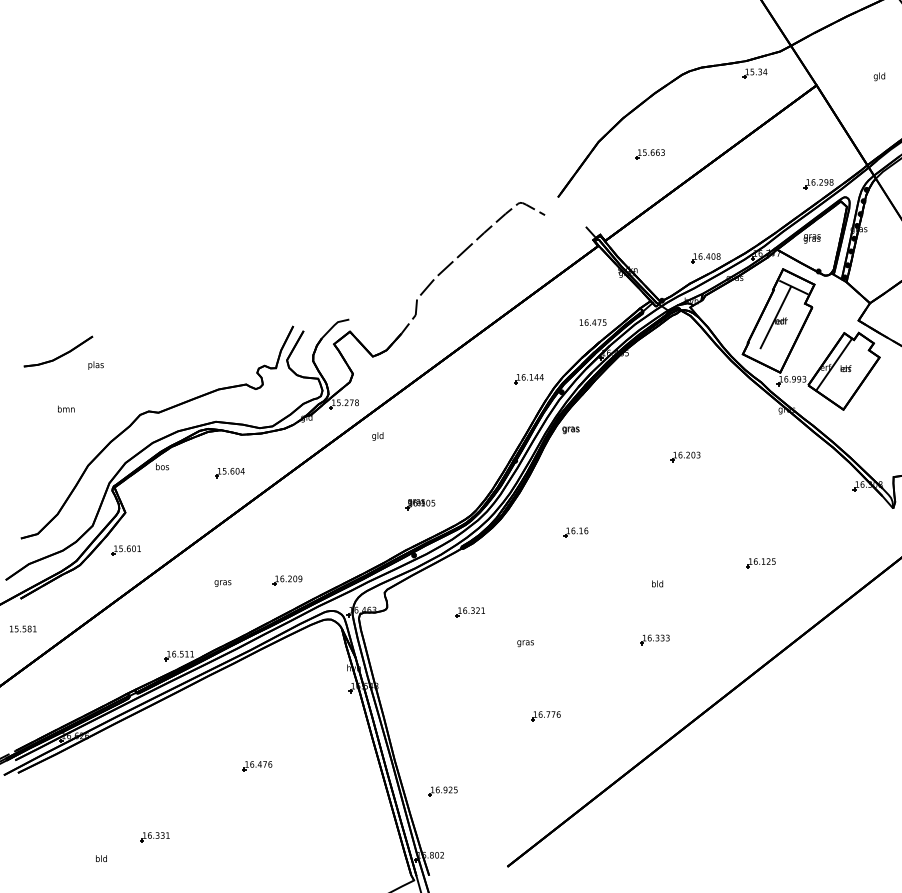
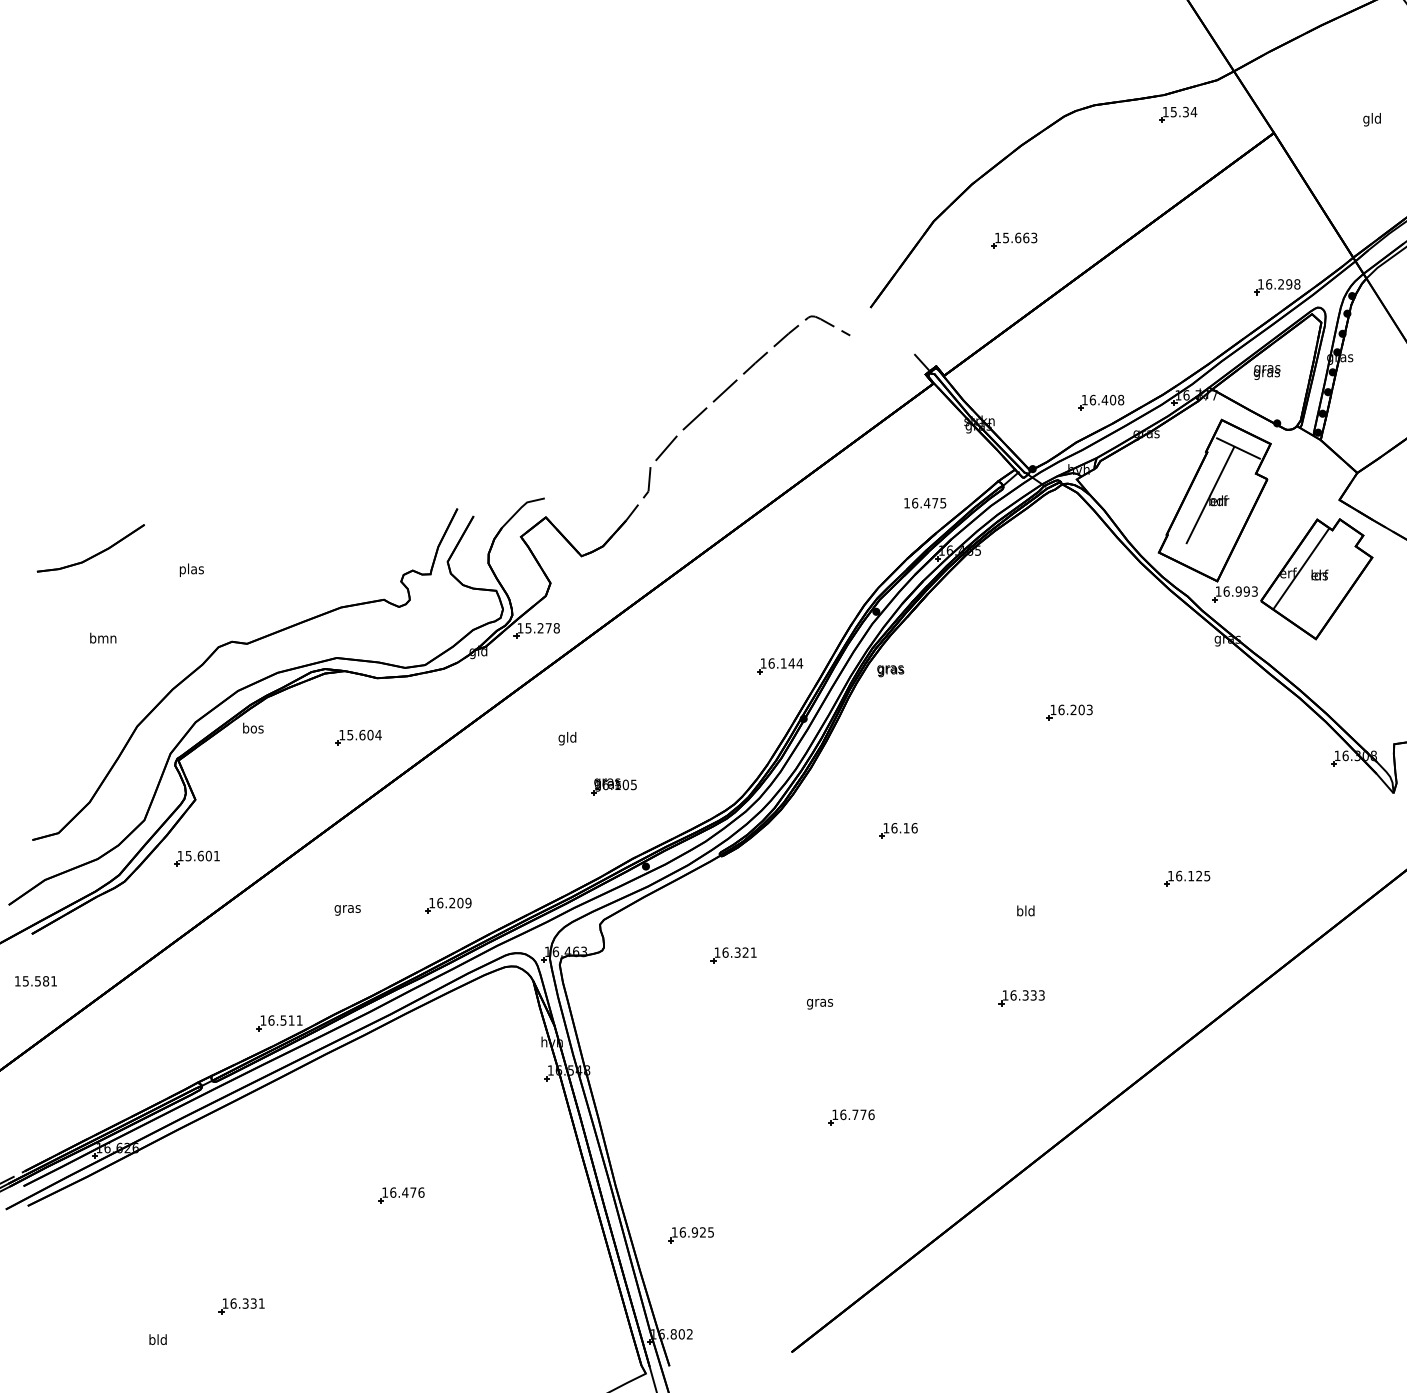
text: (95, 365) -> (190, 570), moved
part: (528, 379) -> (779, 666), moved
text: (377, 436) -> (566, 738), moved
part: (420, 504) -> (613, 787), moved

